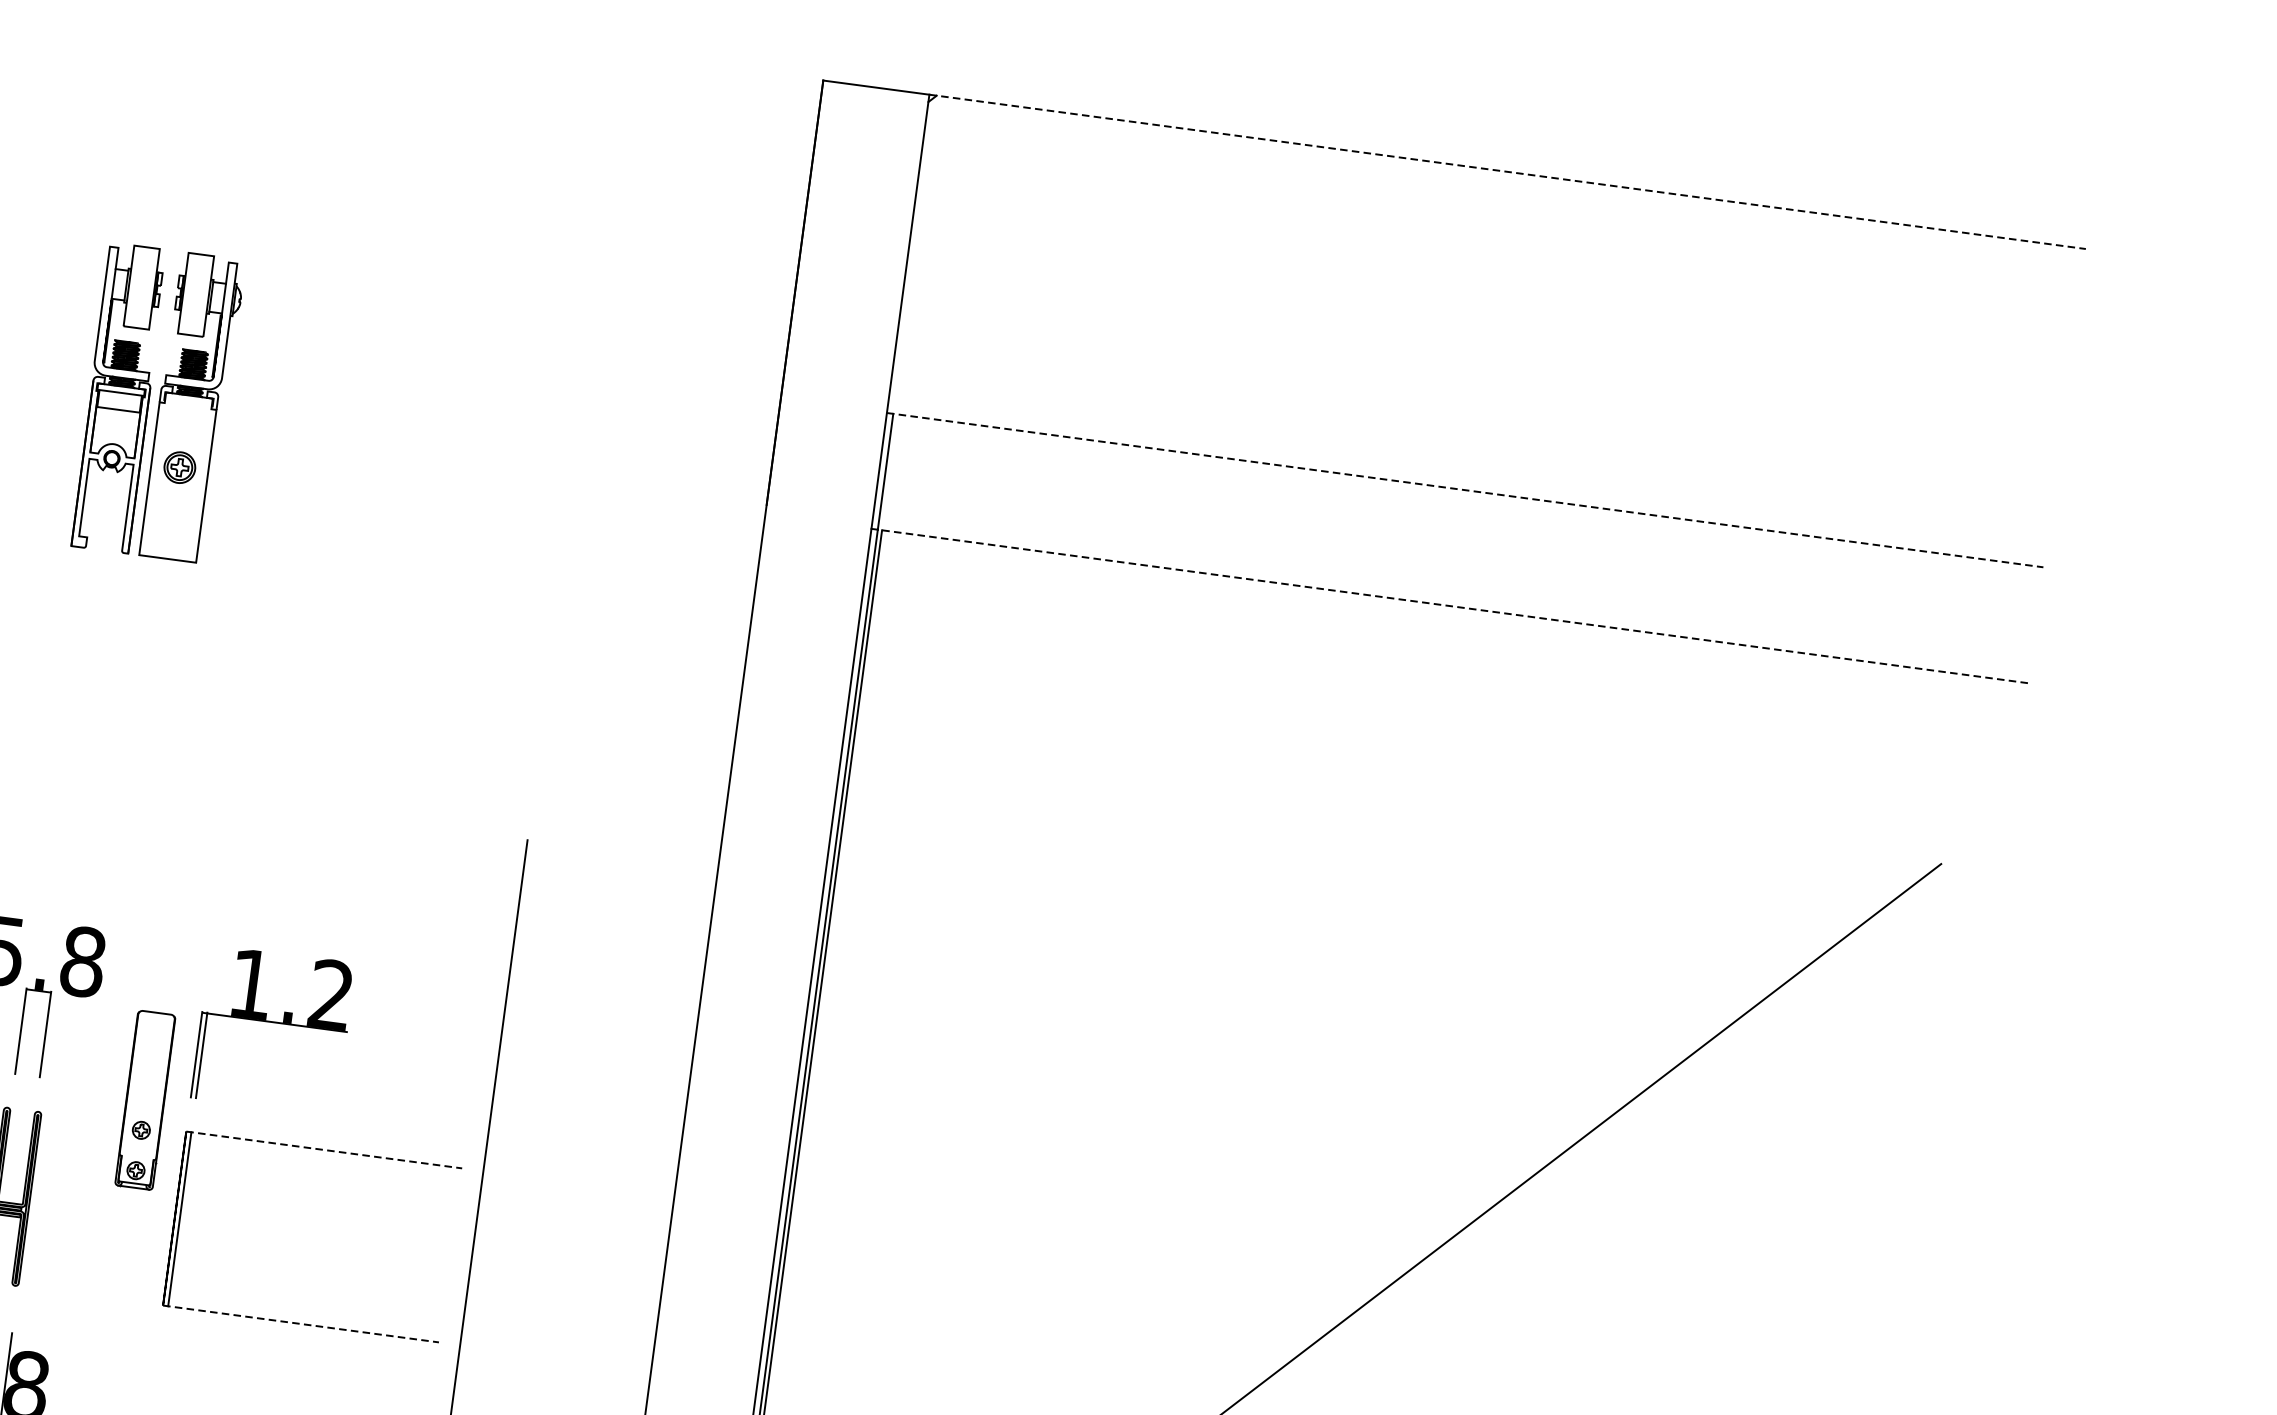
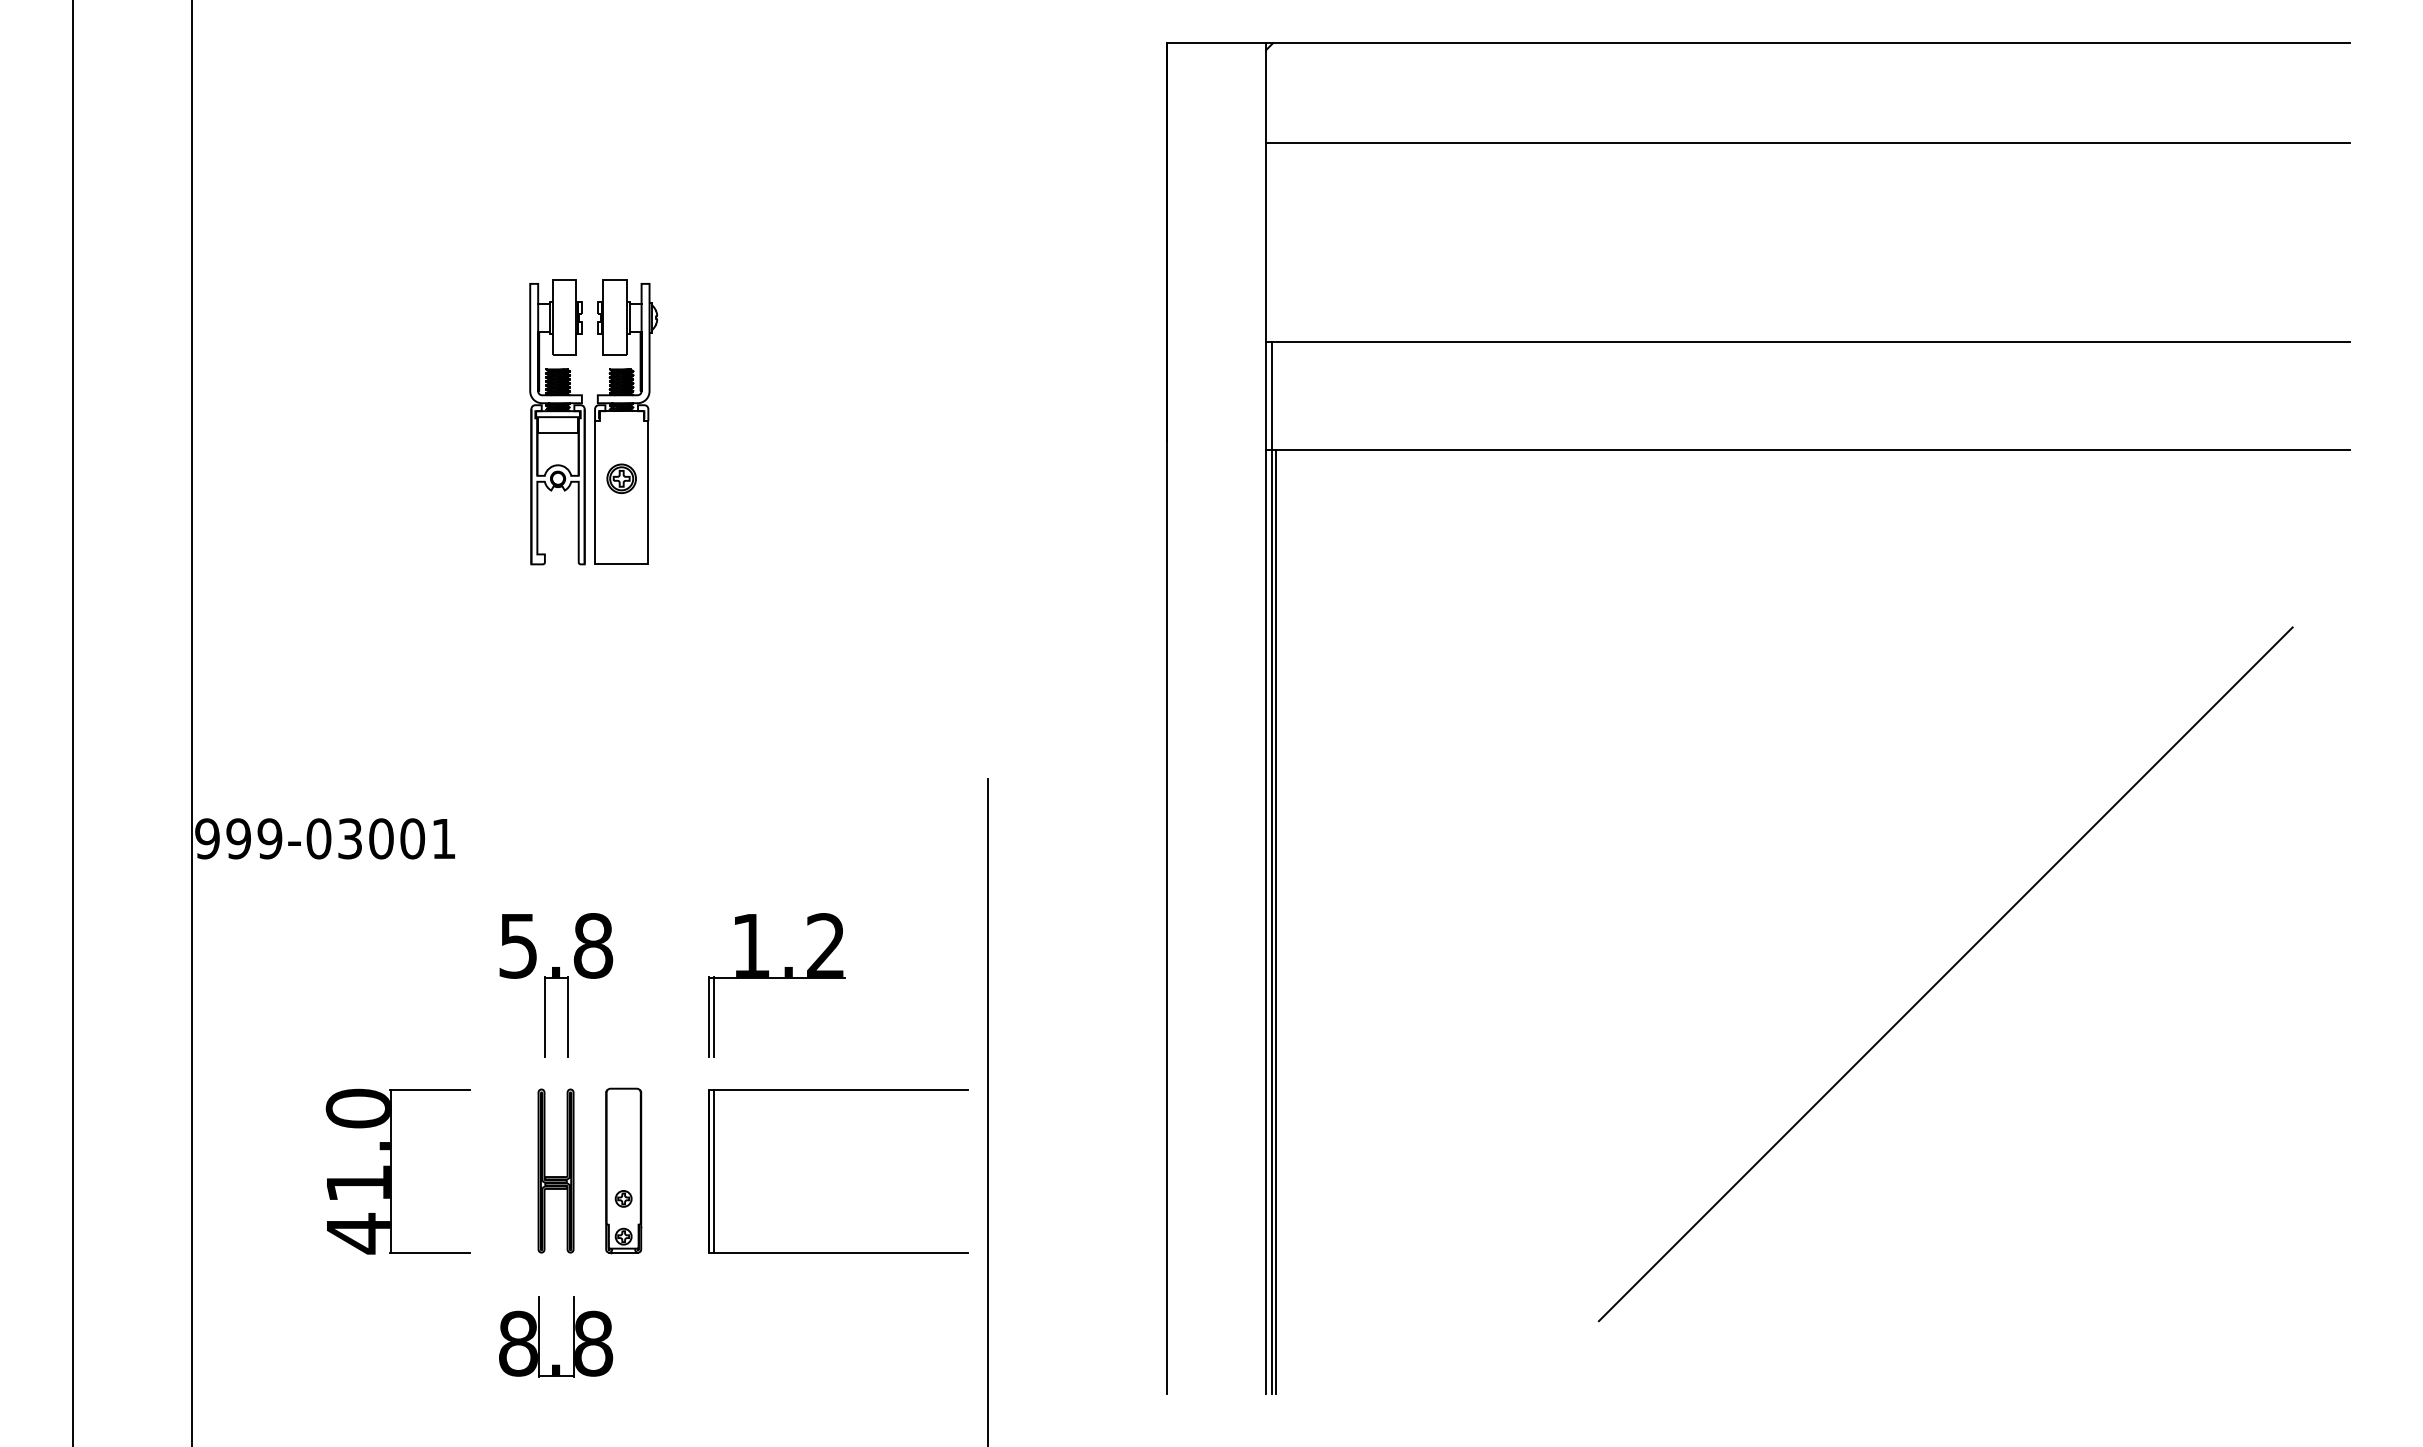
line: (1507, 172) -> (1808, 43), dashed -> solid
line: (1493, 277) -> (1808, 142), added
line: (1465, 490) -> (1808, 341), dashed -> solid
line: (1452, 606) -> (1810, 450), dashed -> solid
part: (145, 1100) -> (623, 1170), moved
line: (325, 1150) -> (839, 1089), dashed -> solid
line: (302, 1324) -> (839, 1252), dashed -> solid

